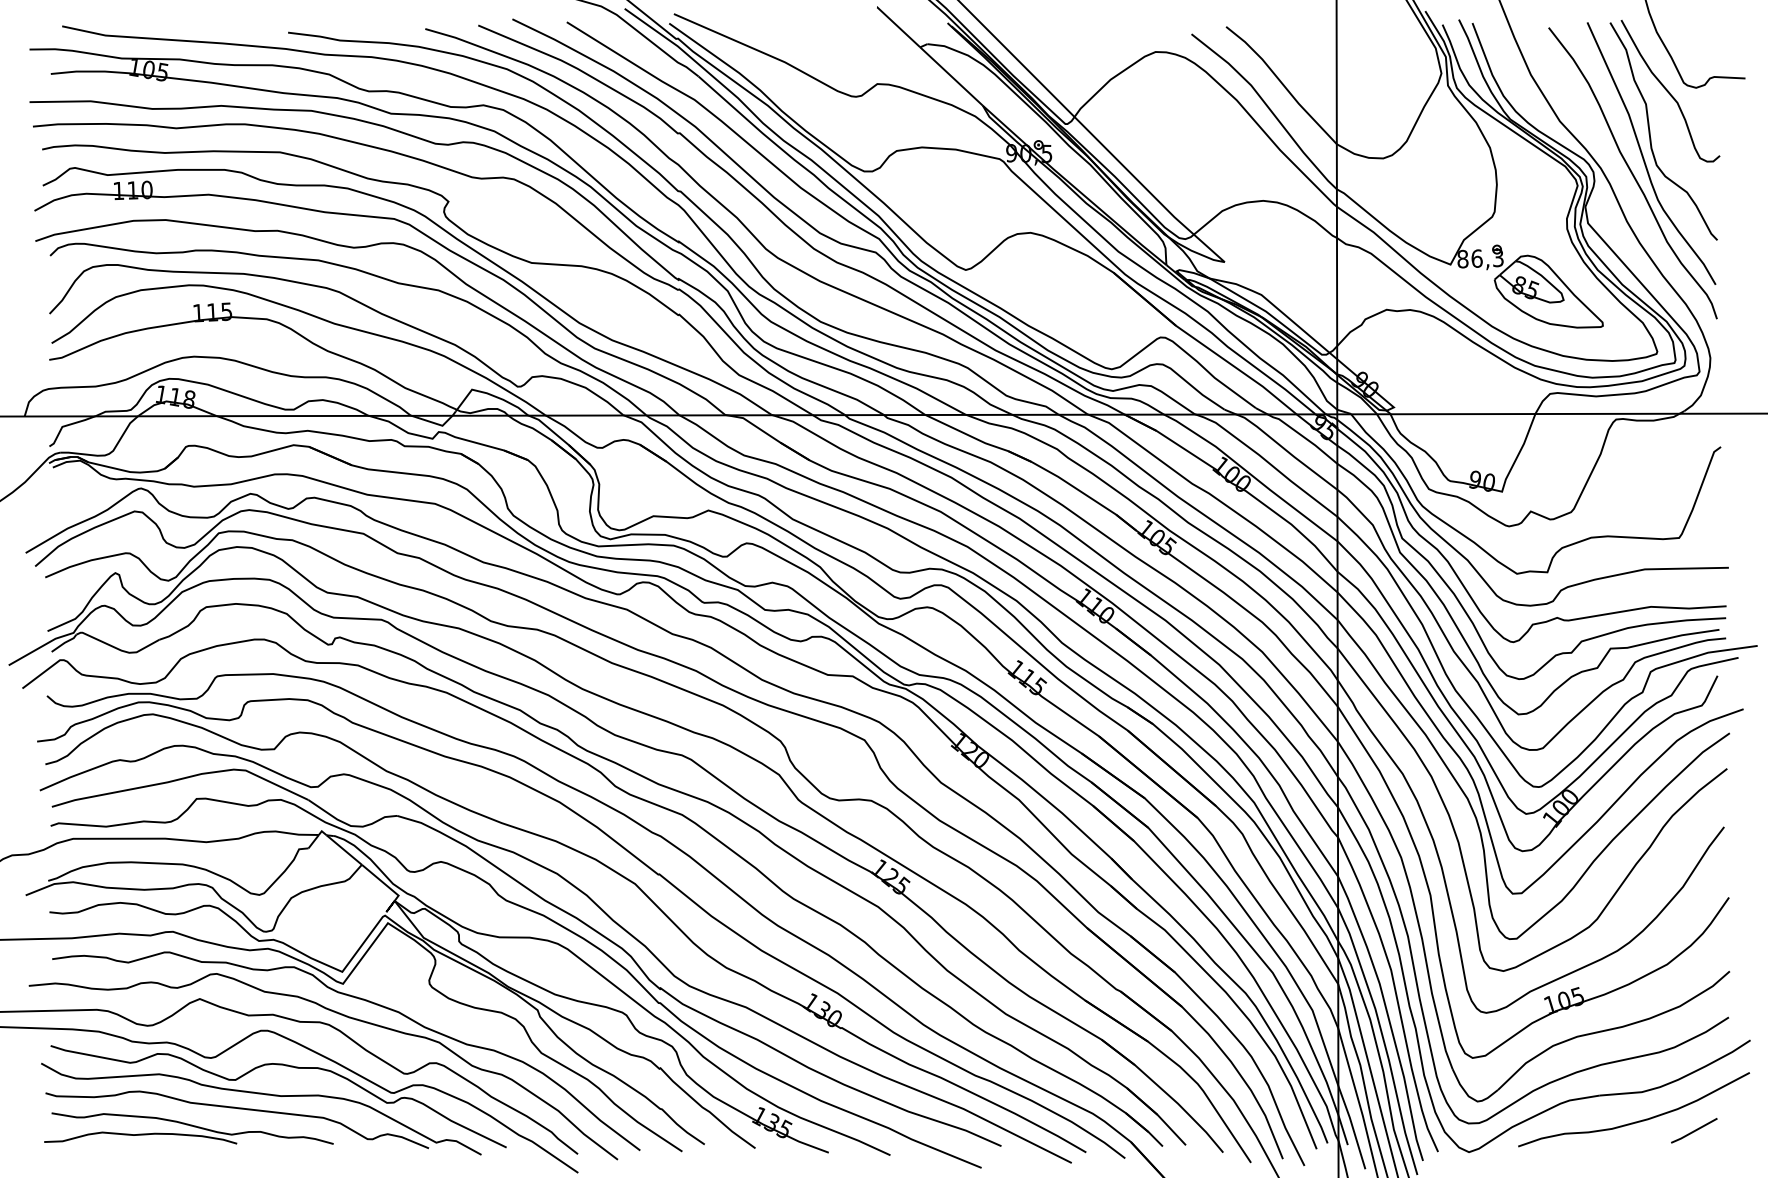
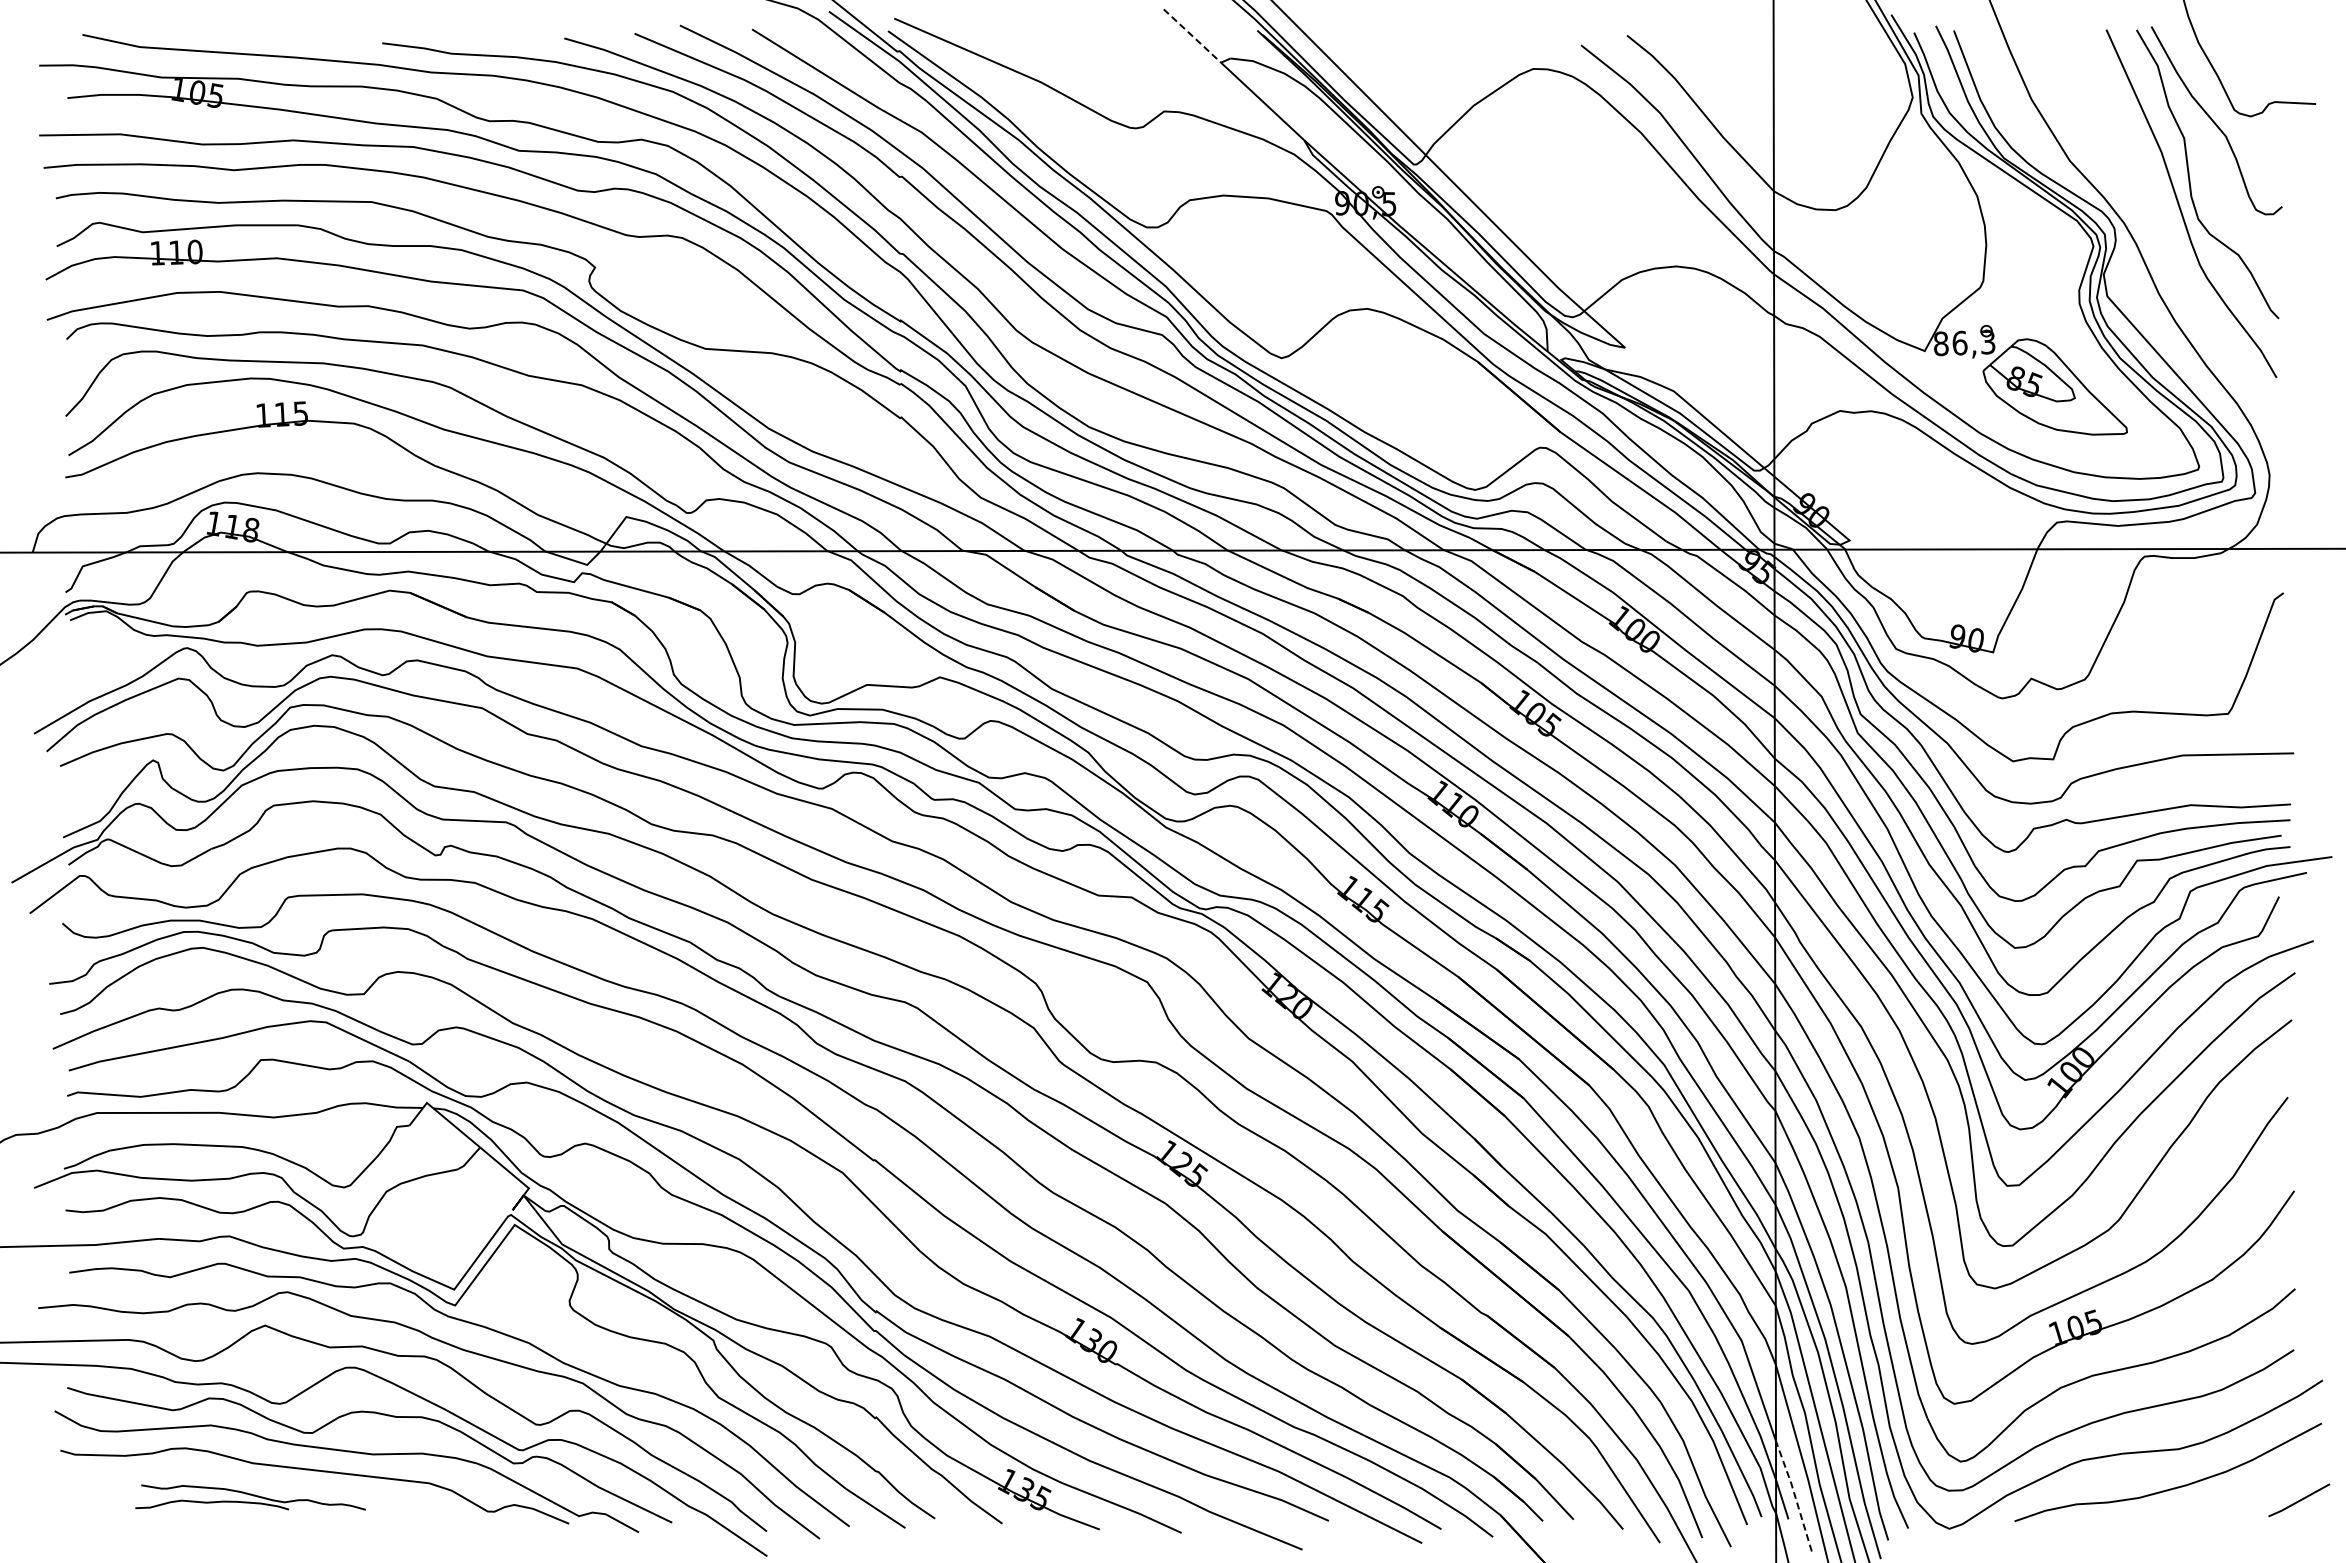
line: (898, 26) -> (1192, 35), solid -> dashed
curve: (1632, 173) -> (2166, 229), removed
line: (1352, 1127) -> (1794, 1495), solid -> dashed
part: (188, 1128) -> (250, 1497), size x0.6
line: (1694, 1130) -> (2299, 1500), moved

